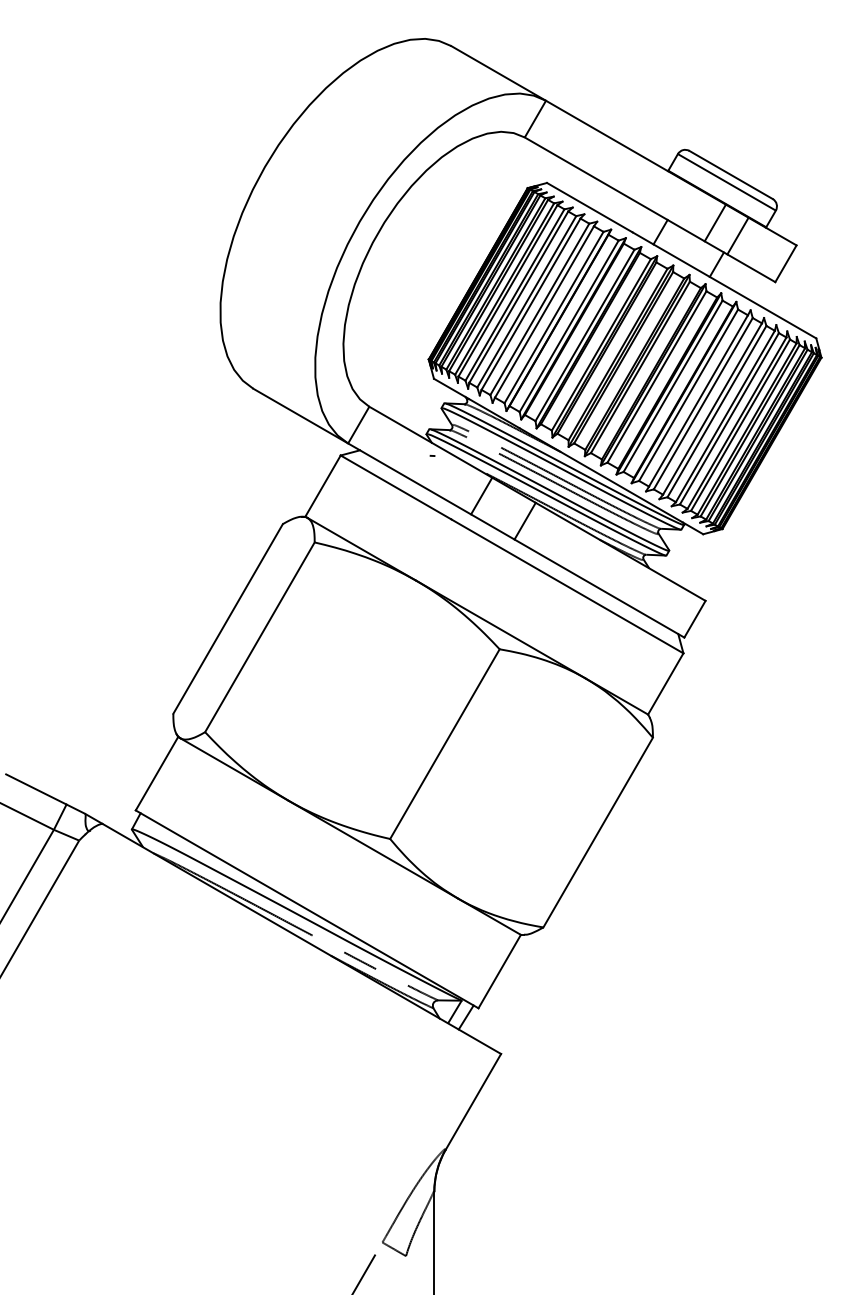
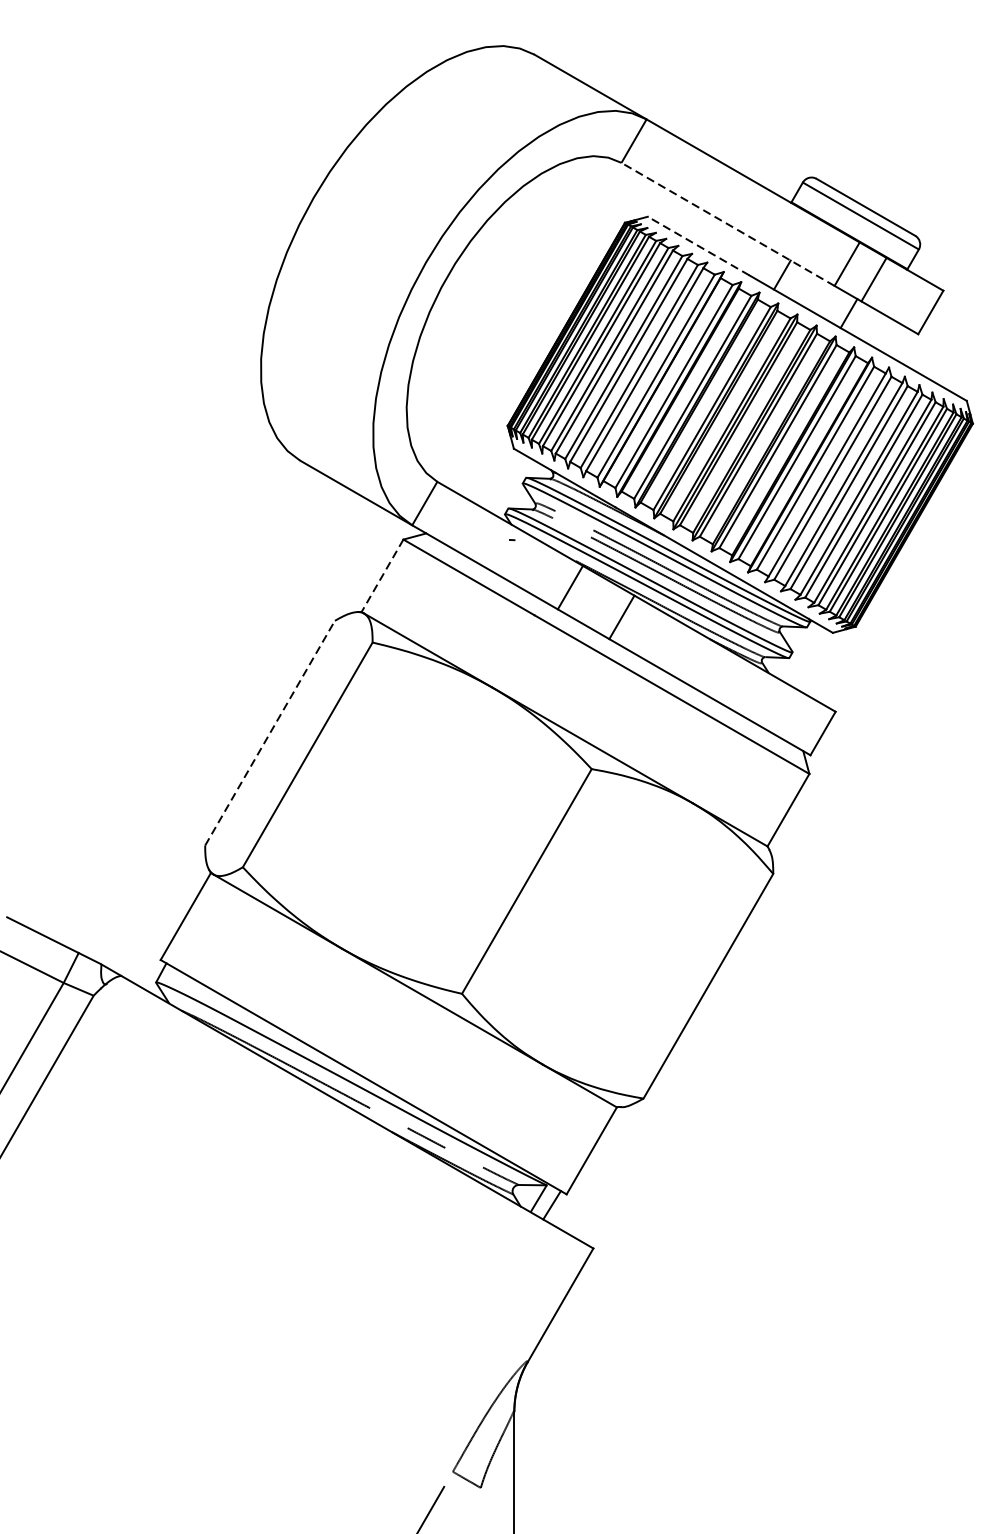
line: (614, 189) -> (727, 224), solid -> dashed
line: (589, 207) -> (698, 245), solid -> dashed
line: (322, 486) -> (381, 576), solid -> dashed
line: (228, 618) -> (270, 732), solid -> dashed

